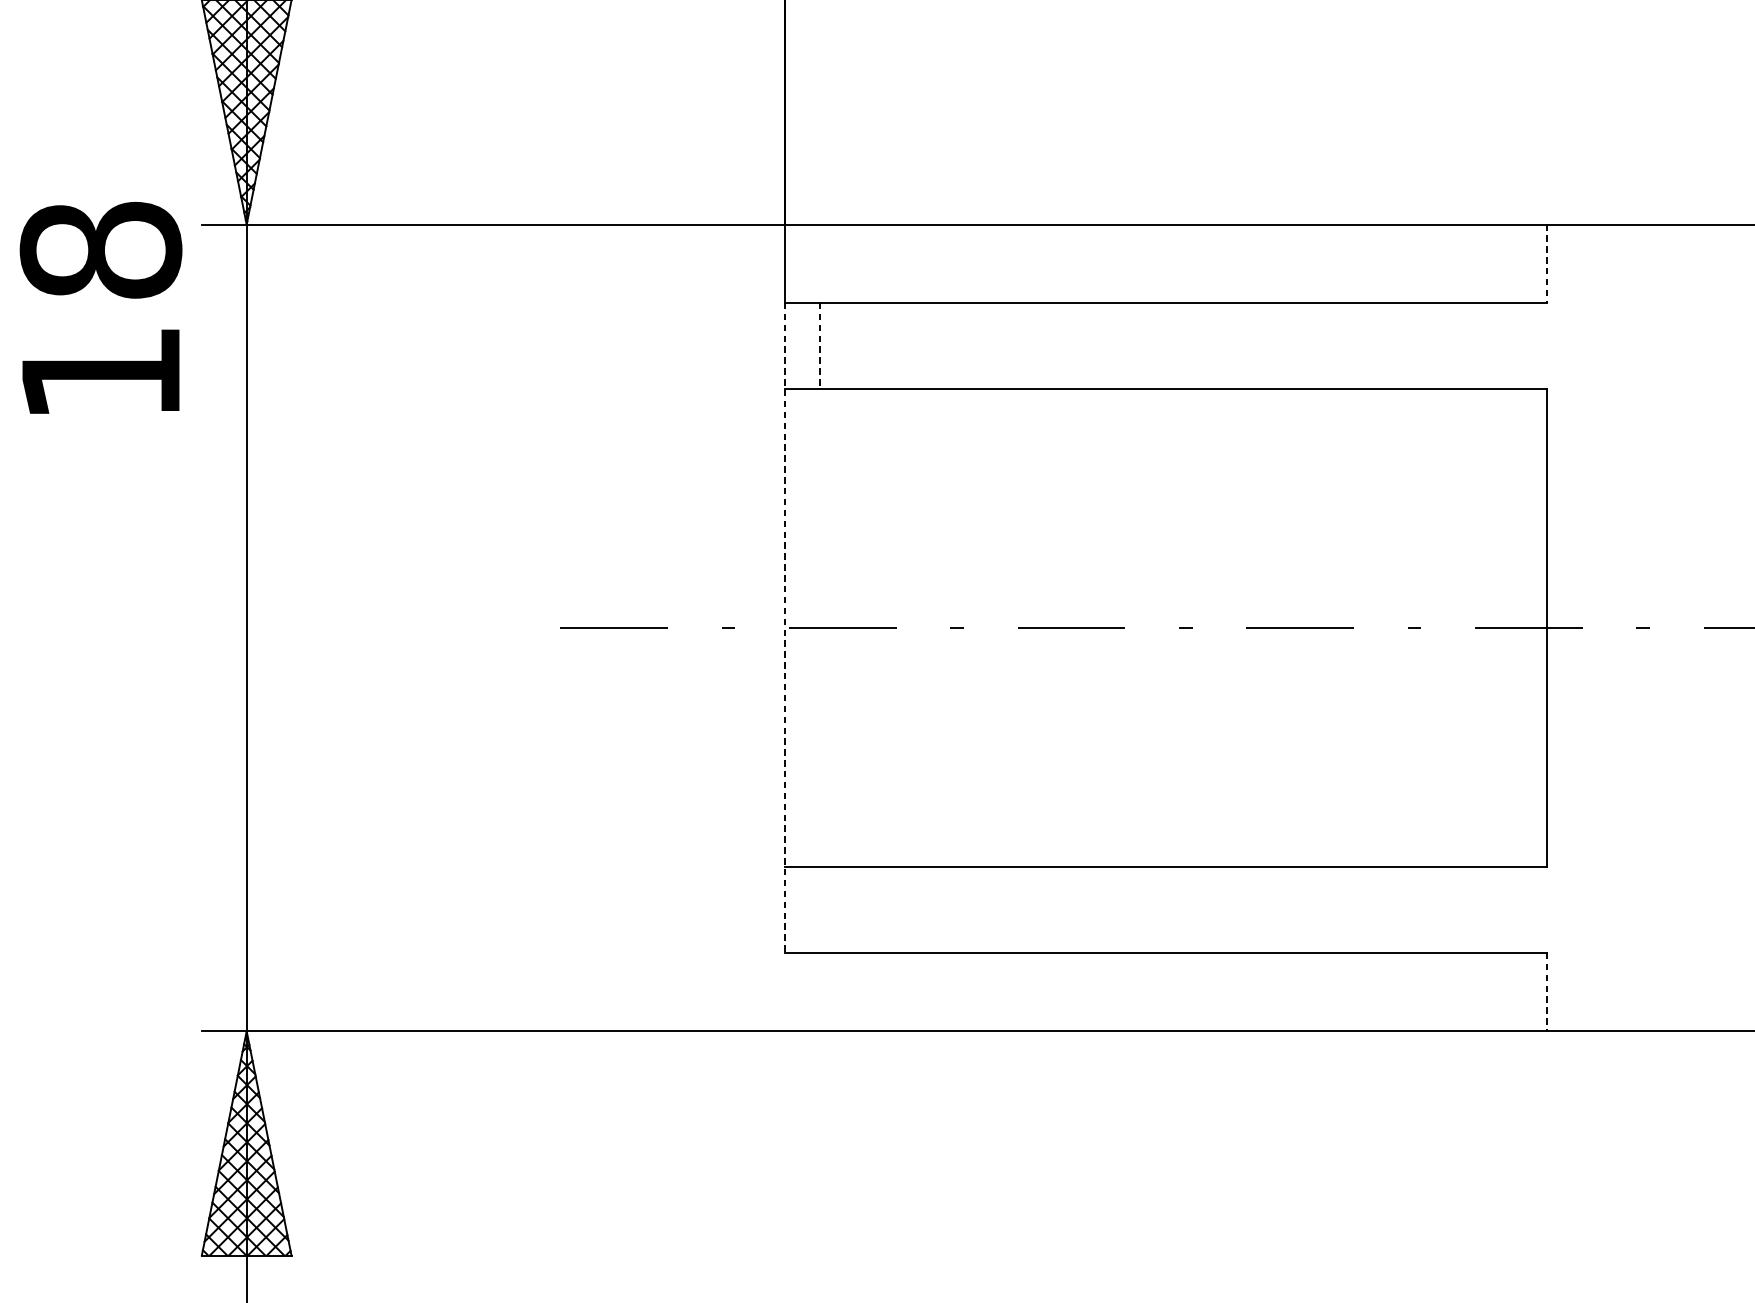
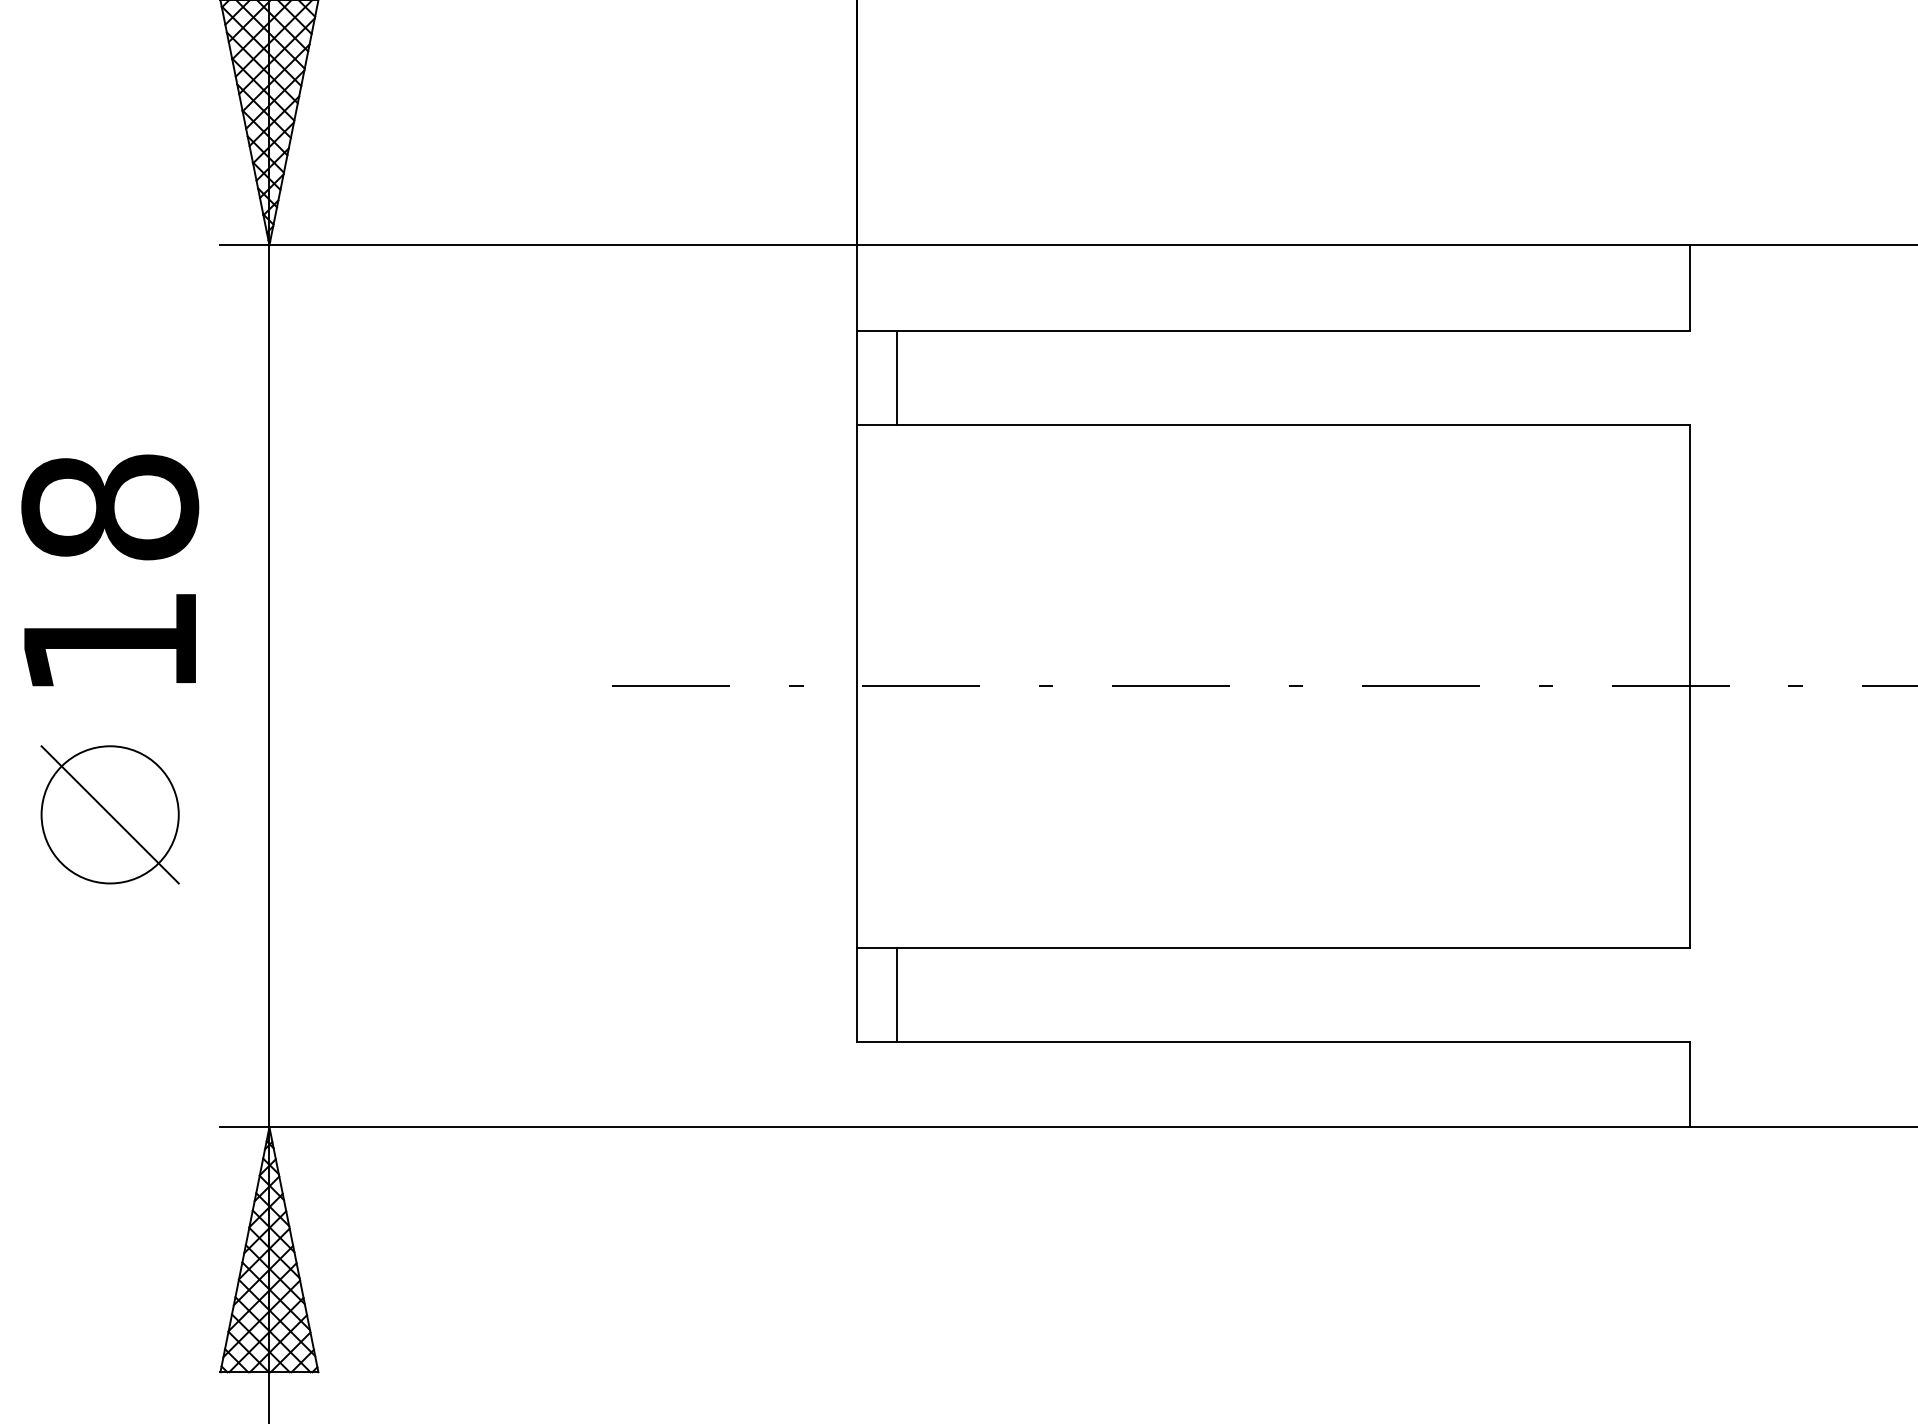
line: (1546, 264) -> (1690, 288), dashed -> solid
text: (101, 307) -> (110, 570), moved
line: (820, 345) -> (896, 377), dashed -> solid
line: (784, 628) -> (857, 686), dashed -> solid
part: (100, 745) -> (109, 814), added
line: (820, 909) -> (896, 994), added
line: (1546, 992) -> (1690, 1084), dashed -> solid

